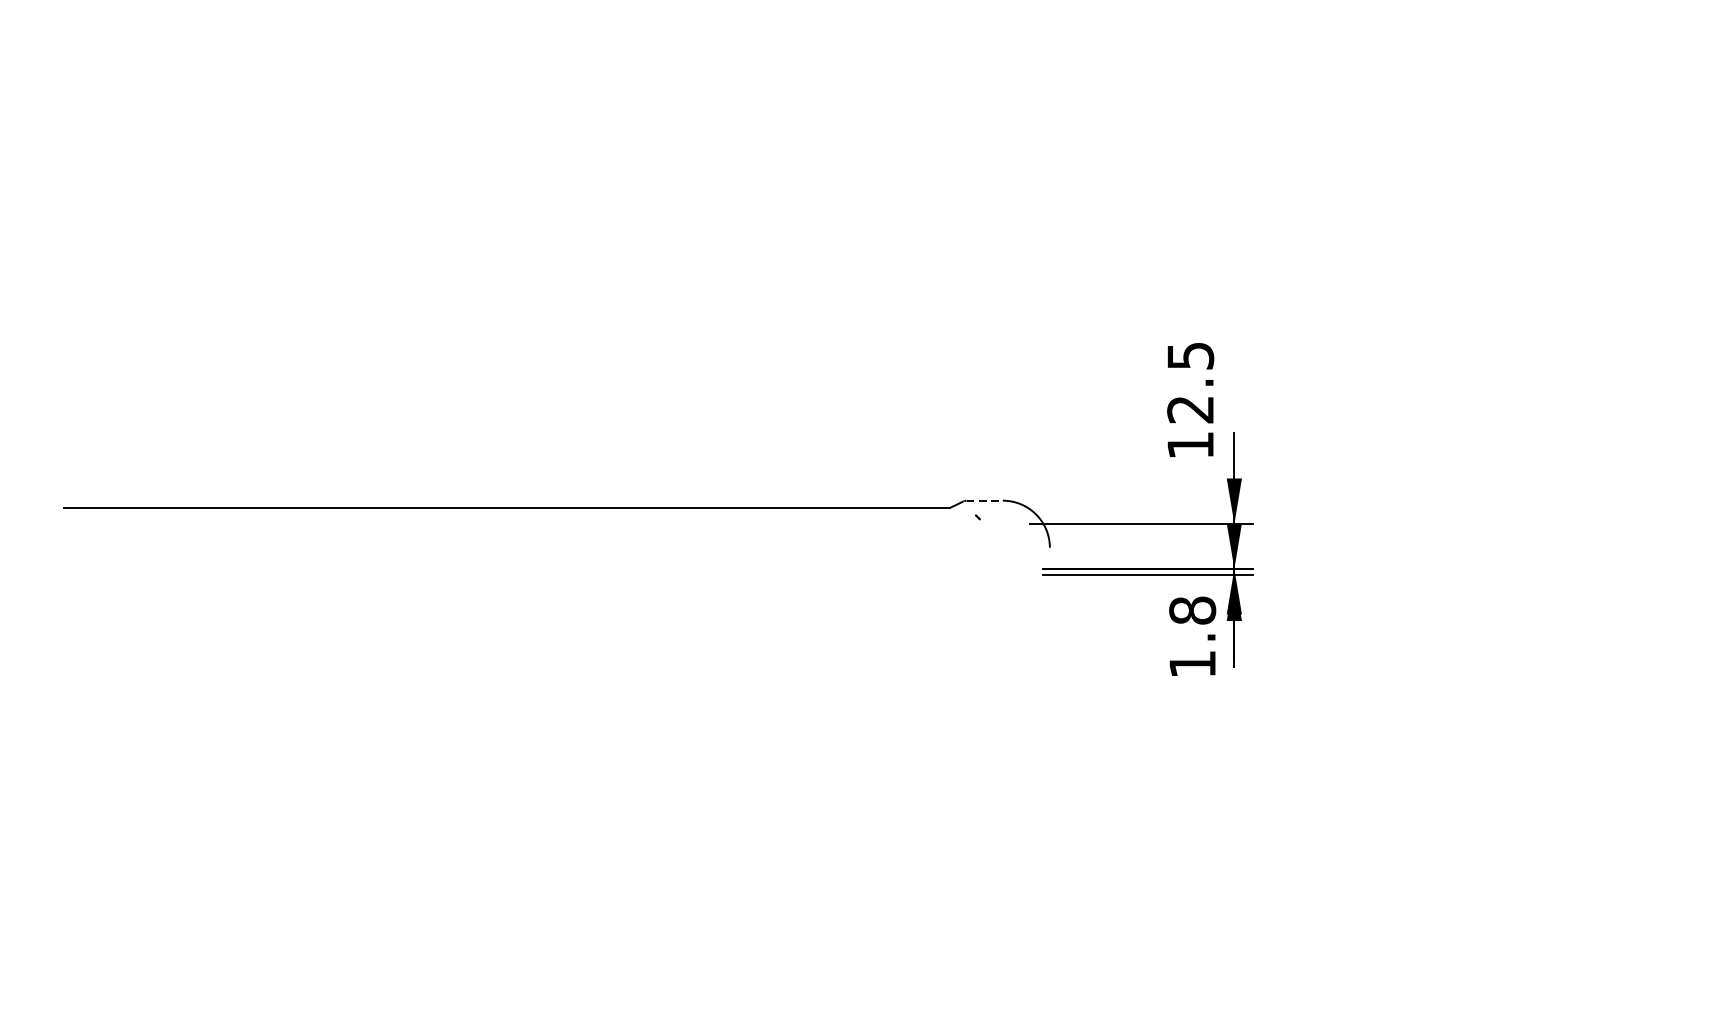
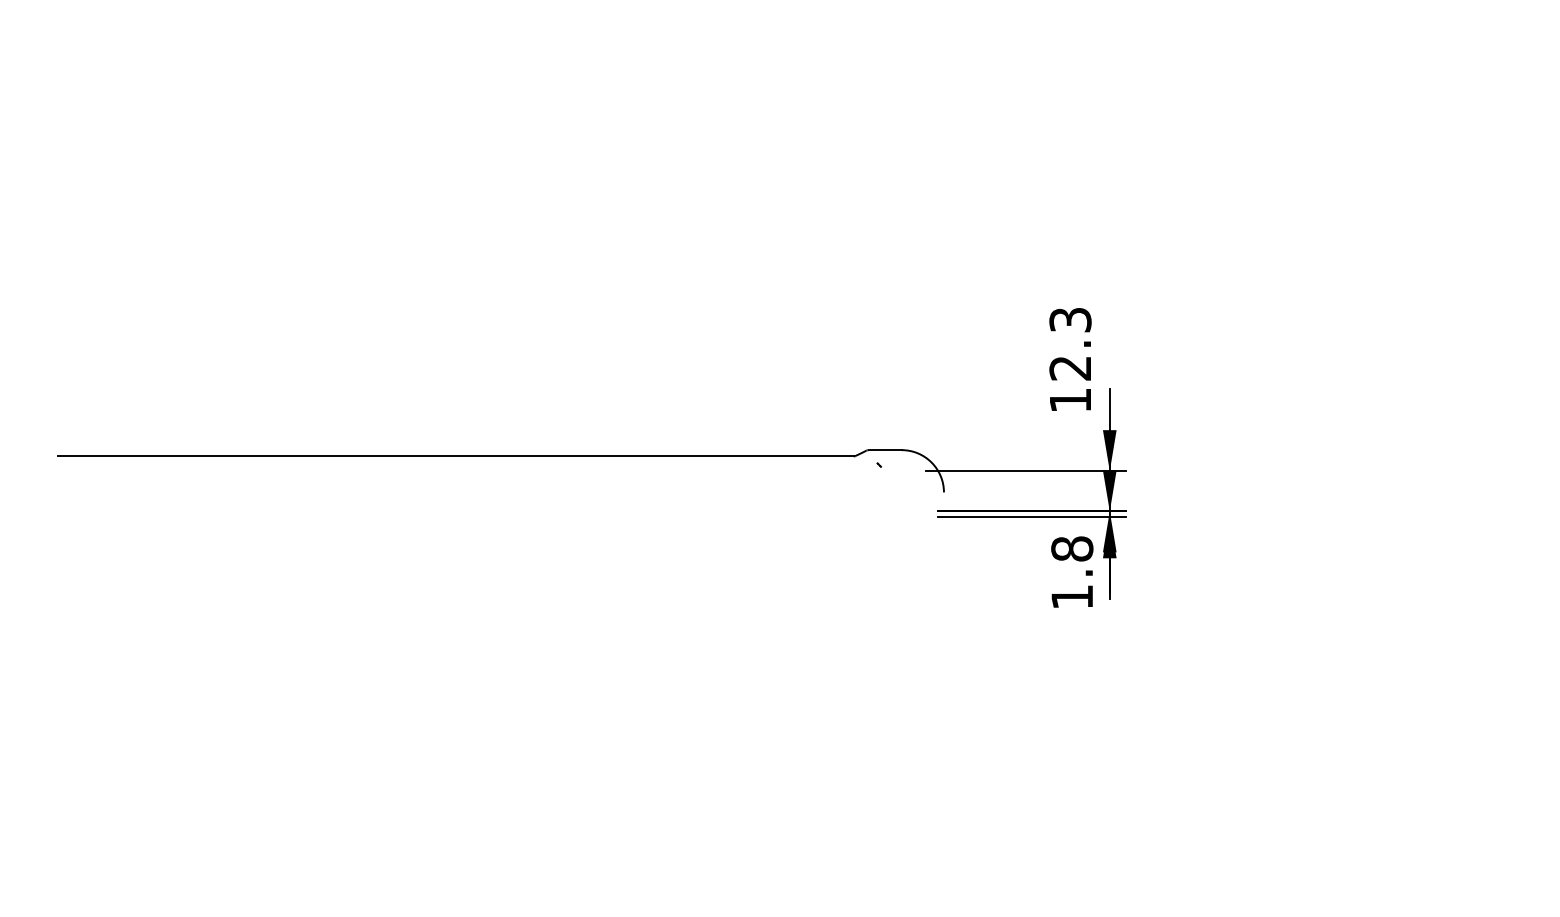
text: (1189, 355) -> (1069, 319), 12.5 -> 12.3
line: (984, 501) -> (885, 450), dashed -> solid

